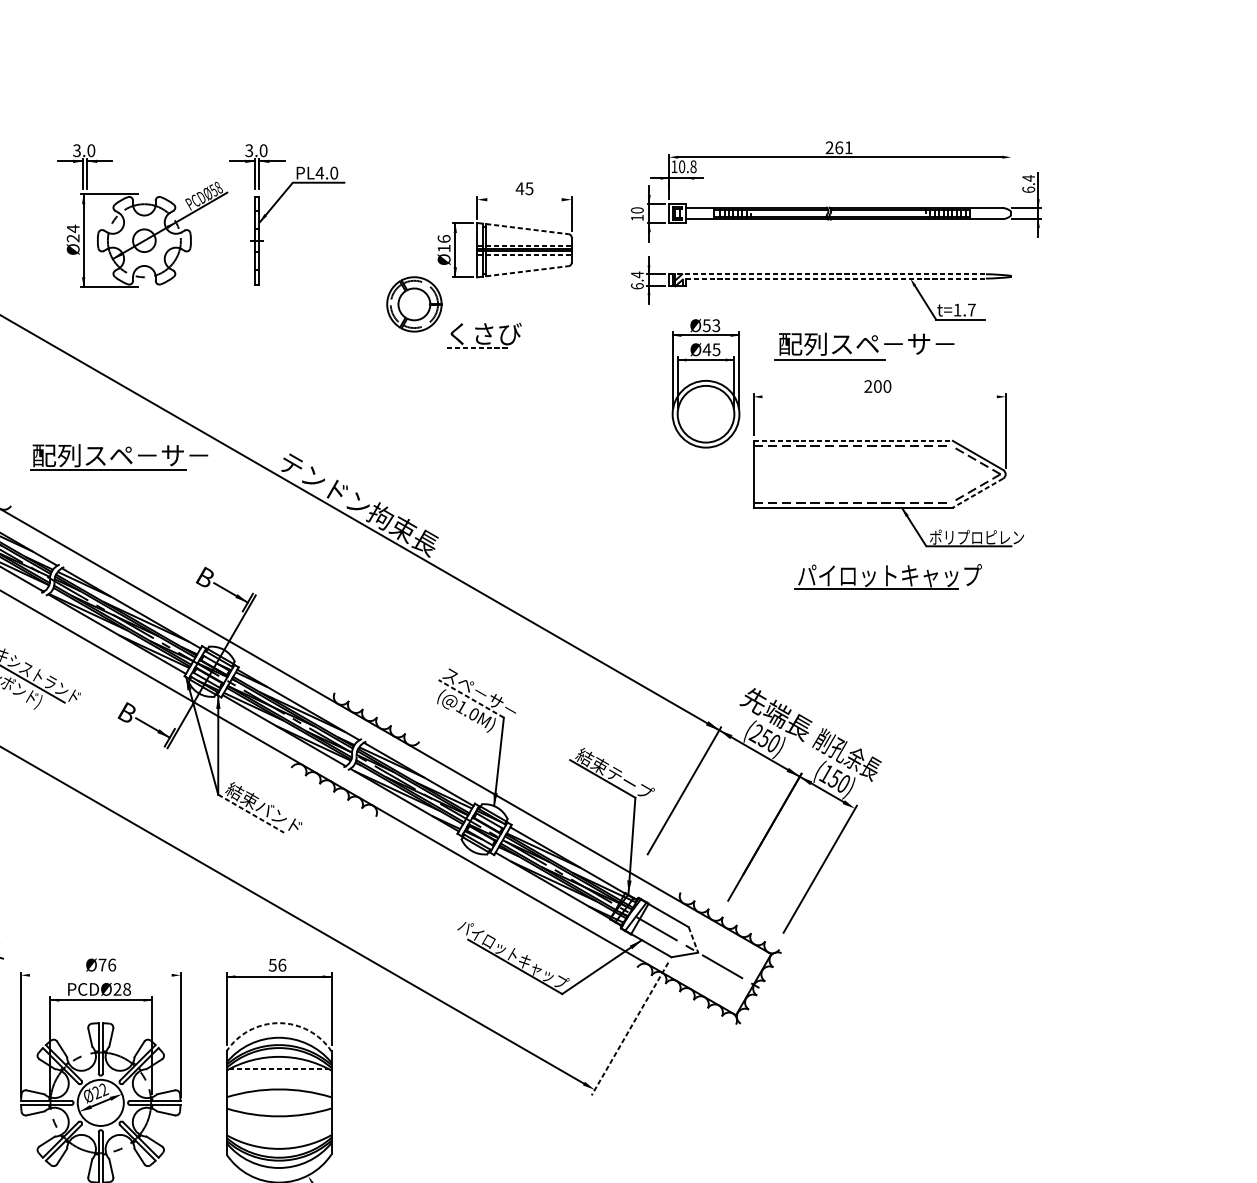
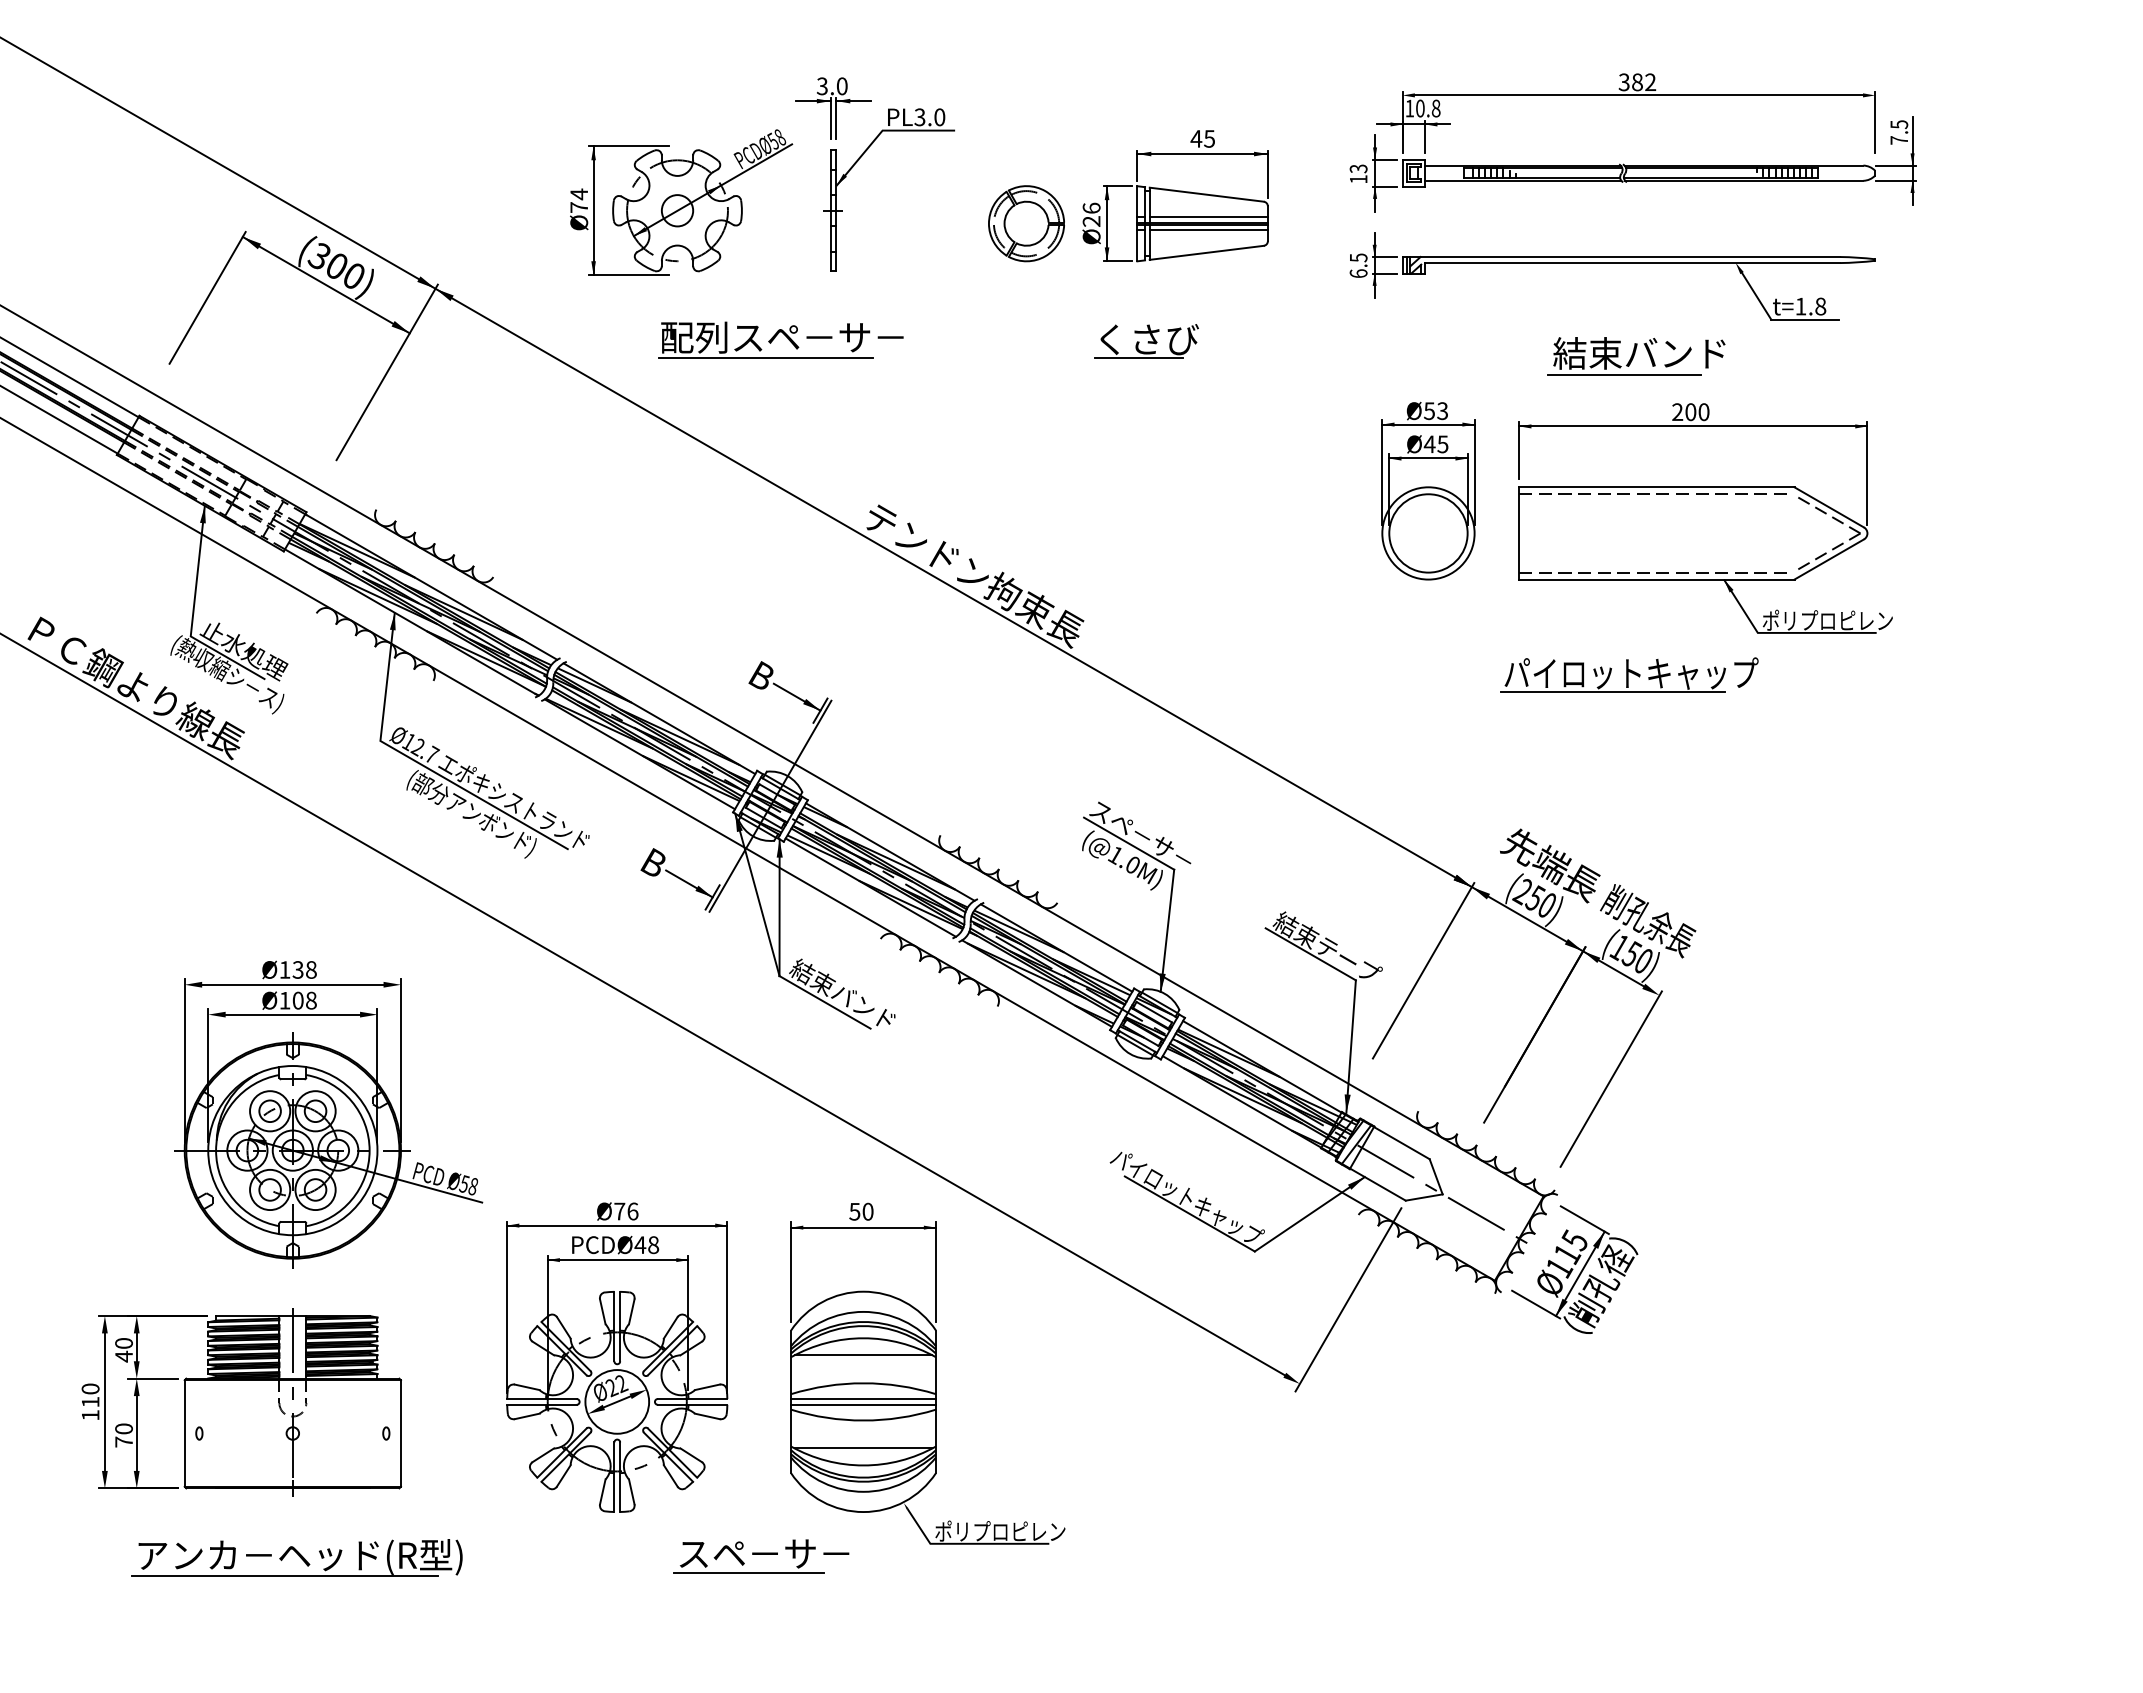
text: (839, 147) -> (1637, 82), 261 -> 382
part: (85, 166) -> (595, 108), removed
text: (319, 173) -> (919, 117), PL4.0 -> PL3.0
line: (1011, 176) -> (1875, 122), added
text: (1028, 184) -> (1899, 132), 6.4 -> 7.5
line: (685, 187) -> (1425, 137), added
line: (524, 200) -> (1202, 154), added
text: (637, 210) -> (1358, 168), 10 -> 13
line: (528, 228) -> (1207, 194), dashed -> solid
text: (72, 238) -> (578, 207), Ø24 -> Ø74
line: (529, 245) -> (1209, 217), dashed -> solid
text: (444, 248) -> (1091, 221), Ø16 -> Ø26
line: (529, 255) -> (1209, 230), dashed -> solid
line: (528, 270) -> (1207, 252), dashed -> solid
line: (827, 273) -> (1621, 256), dashed -> solid
text: (637, 274) -> (1358, 257), 6.4 -> 6.5
line: (836, 278) -> (1633, 263), dashed -> solid
part: (414, 304) -> (1026, 223), moved
text: (971, 310) -> (1820, 306), t=1.7 -> t=1.8
text: (866, 344) -> (1674, 353), 配列スペ－サ－ -> 結束バンド
line: (478, 347) -> (1138, 358), dashed -> solid
part: (706, 383) -> (1428, 490), moved
line: (879, 396) -> (1693, 426), added
line: (852, 441) -> (1656, 487), dashed -> solid
part: (119, 456) -> (780, 339), moved
line: (977, 493) -> (1828, 559), dashed -> solid
part: (888, 576) -> (1629, 674), moved
line: (470, 698) -> (1128, 843), dashed -> solid
line: (251, 813) -> (825, 1002), dashed -> solid
line: (693, 939) -> (1436, 1176), dashed -> solid
text: (281, 965) -> (867, 1211), 56 -> 50
line: (100, 975) -> (617, 1225), added
text: (117, 988) -> (640, 1244), PCDØ28 -> PCDØ48
part: (793, 1007) -> (1574, 1269), added
arc: (279, 1022) -> (863, 1291), dashed -> solid
line: (630, 1028) -> (1348, 1299), dashed -> solid
line: (279, 1069) -> (863, 1355), dashed -> solid
line: (279, 1100) -> (863, 1398), added
line: (279, 1104) -> (863, 1404), added
line: (279, 1136) -> (863, 1448), added

